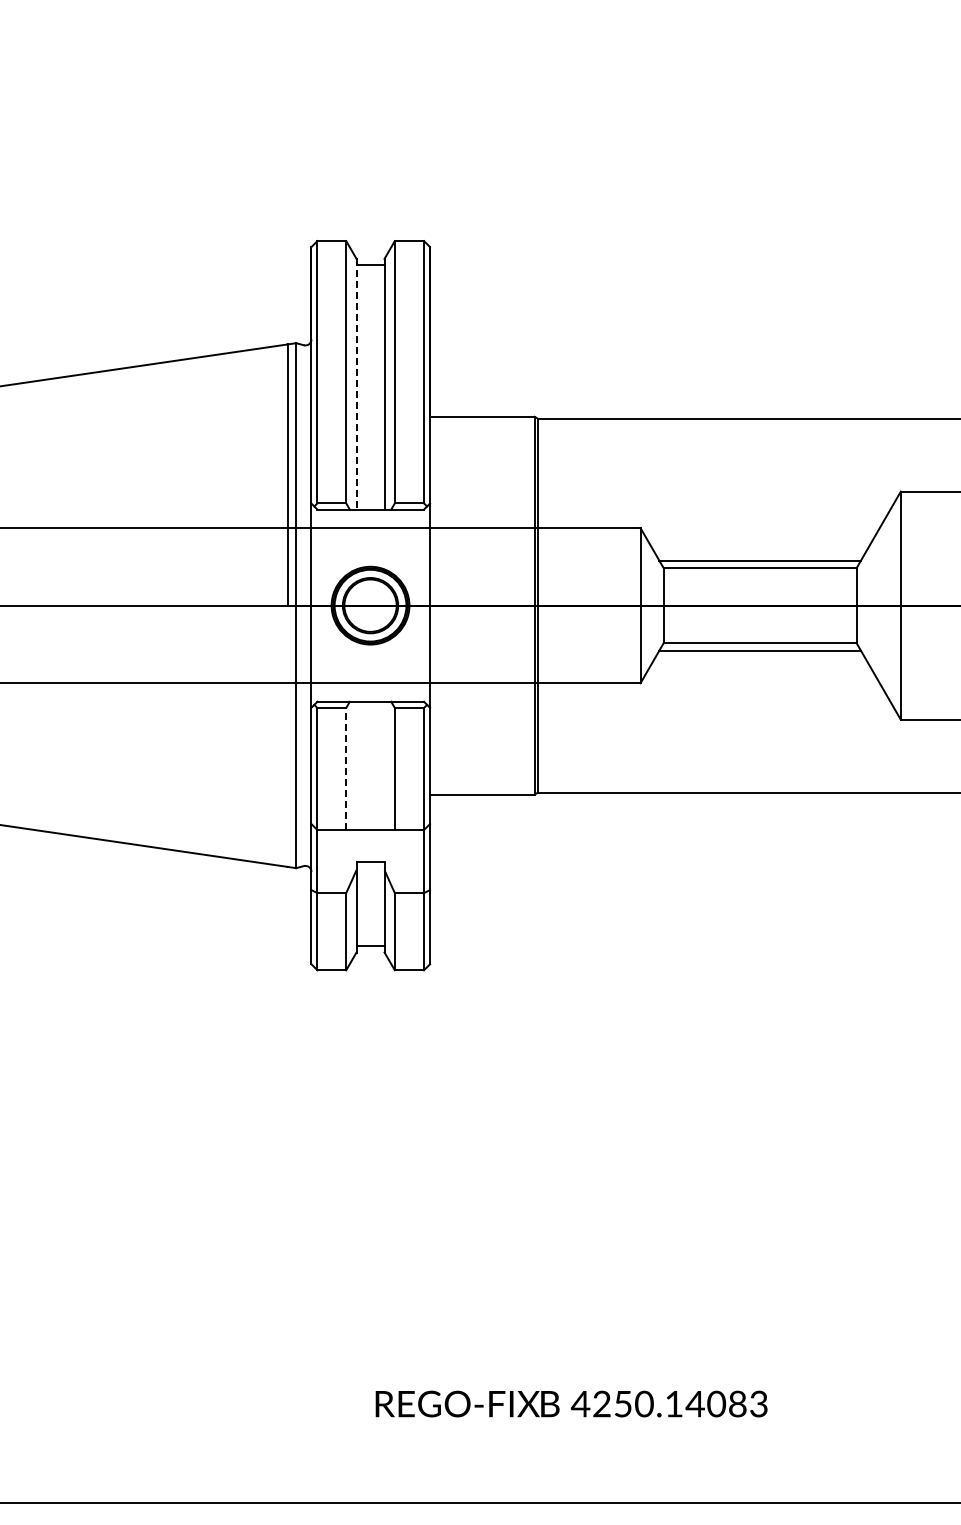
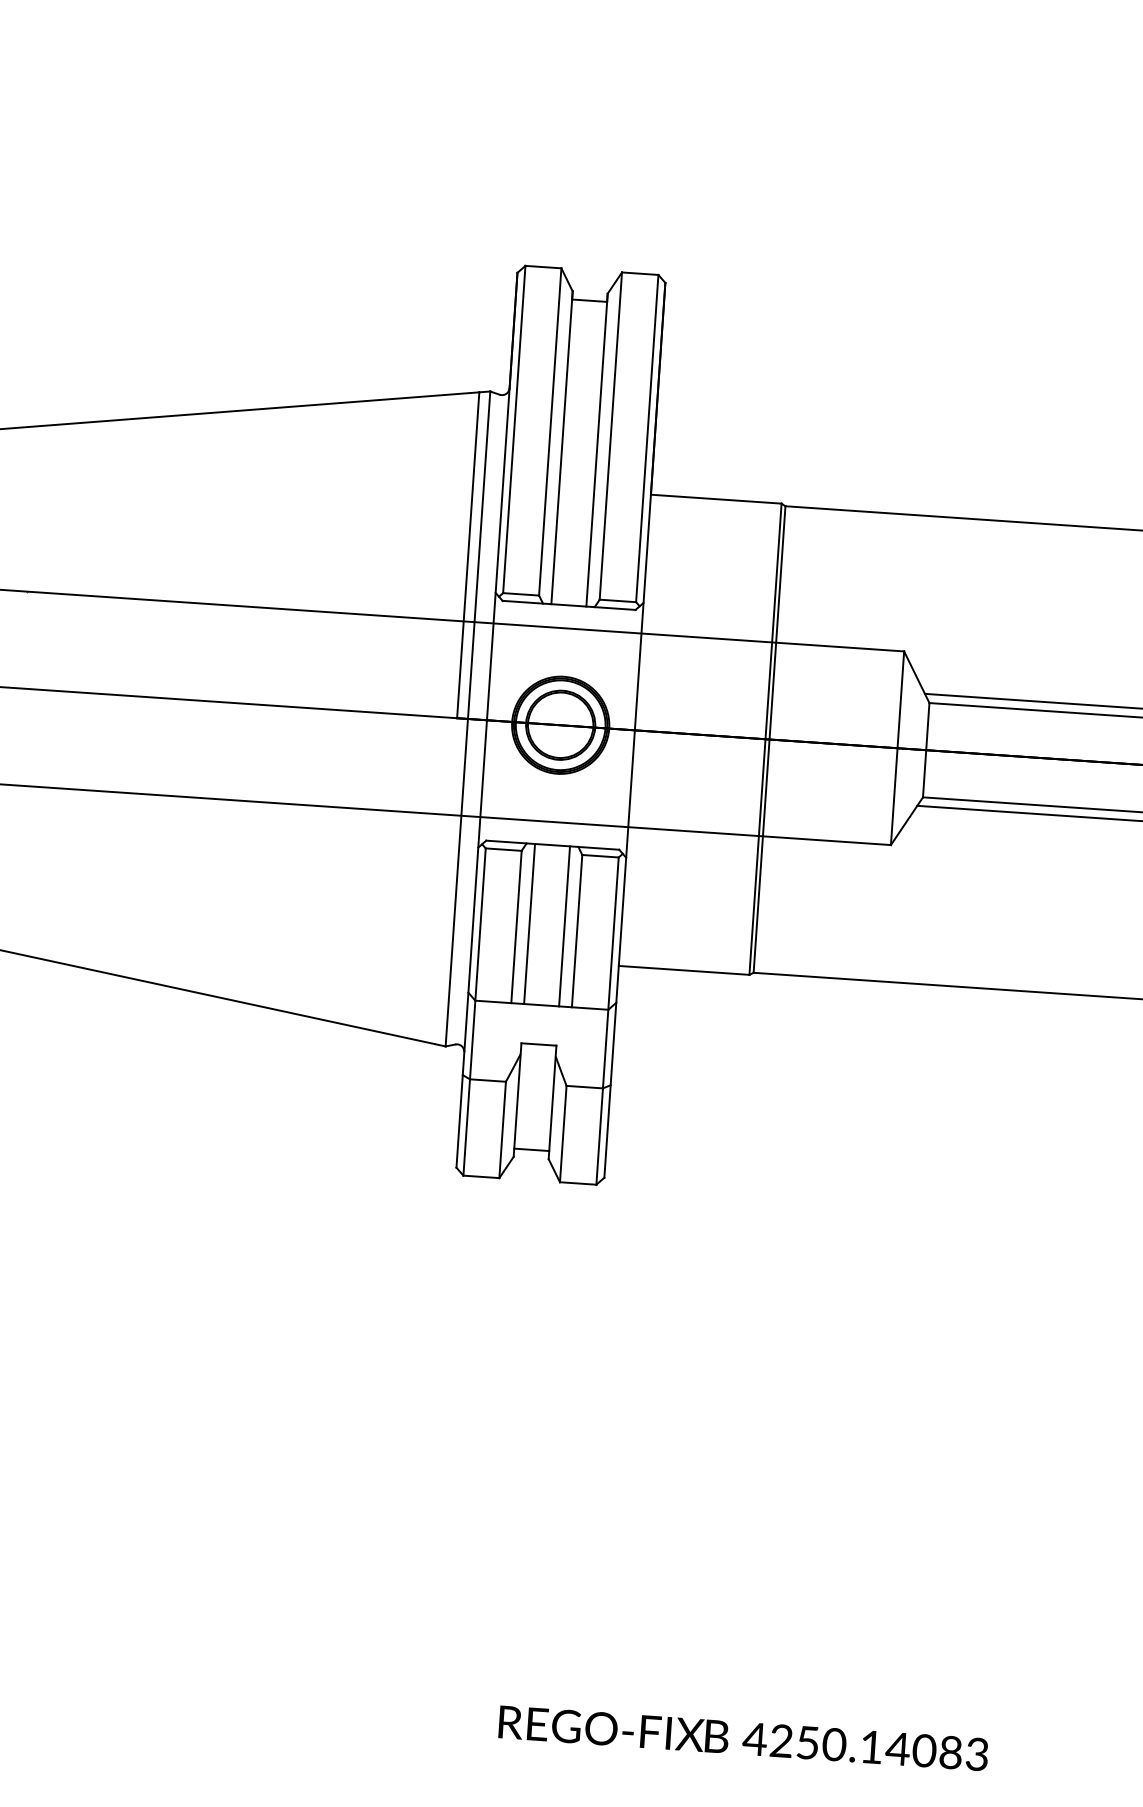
line: (356, 384) -> (561, 448), dashed -> solid
line: (356, 765) -> (529, 923), added
line: (384, 765) -> (564, 925), added
line: (346, 768) -> (516, 926), dashed -> solid

